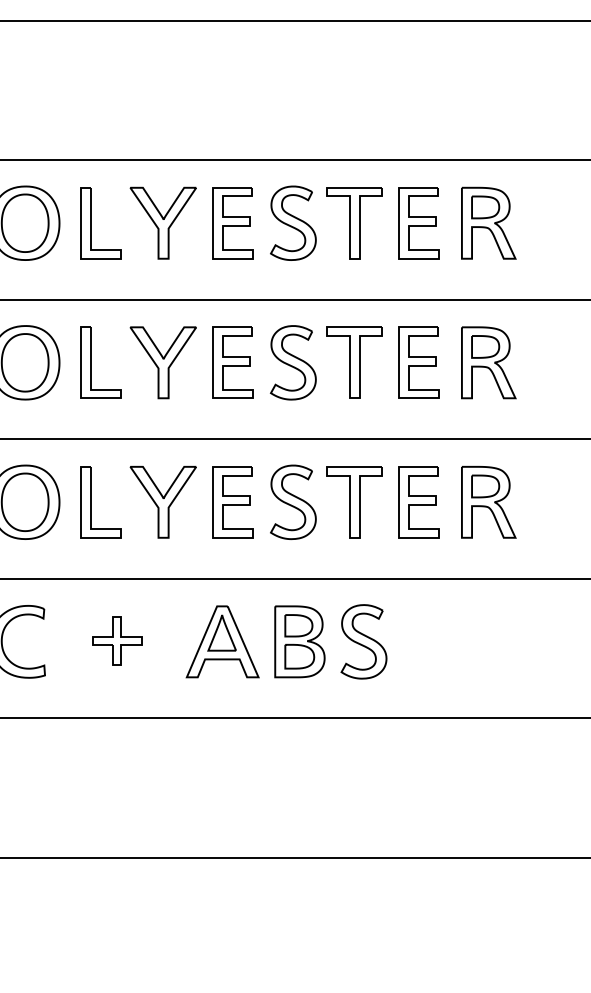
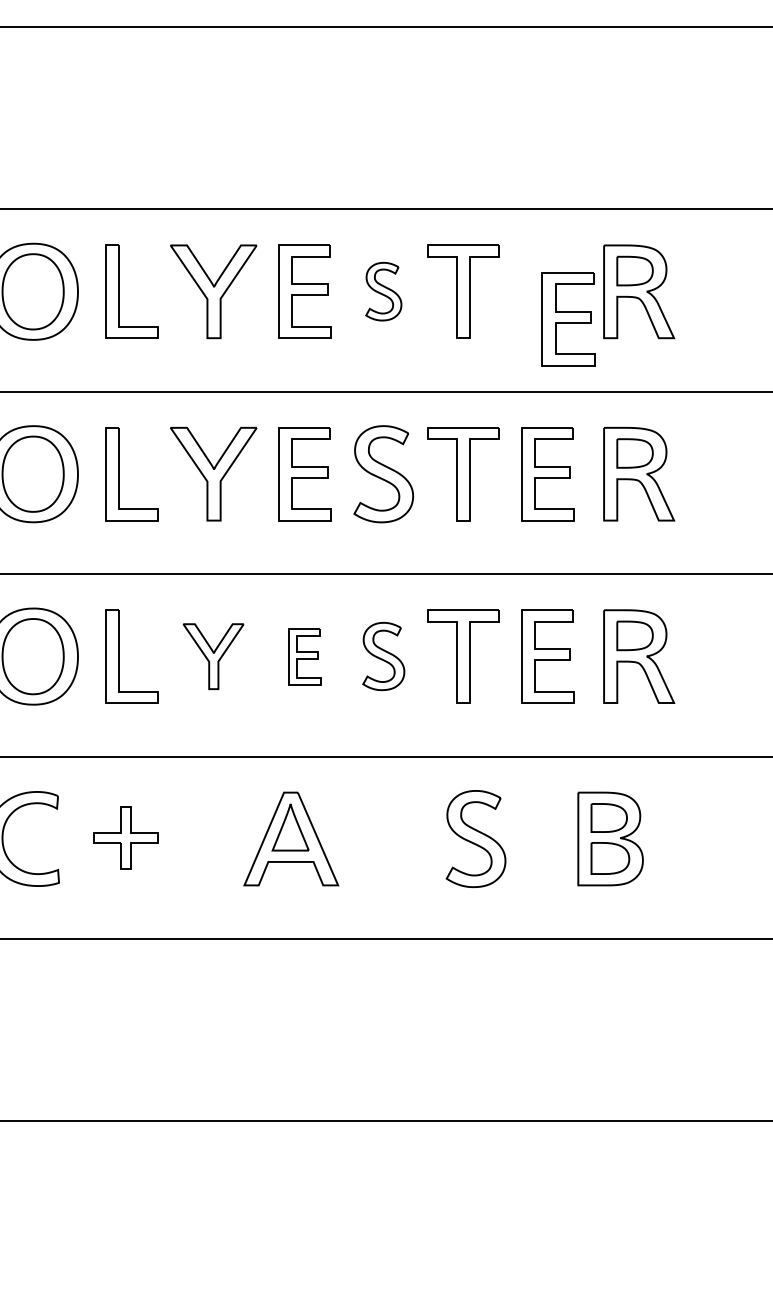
part: (293, 222) -> (383, 290), size x0.6
part: (418, 223) -> (568, 319), moved
part: (293, 501) -> (383, 655), size x0.7
part: (162, 502) -> (212, 656), size x0.7
part: (232, 502) -> (304, 656), size x0.6
part: (117, 640) -> (126, 837), moved
part: (299, 641) -> (610, 838), moved

